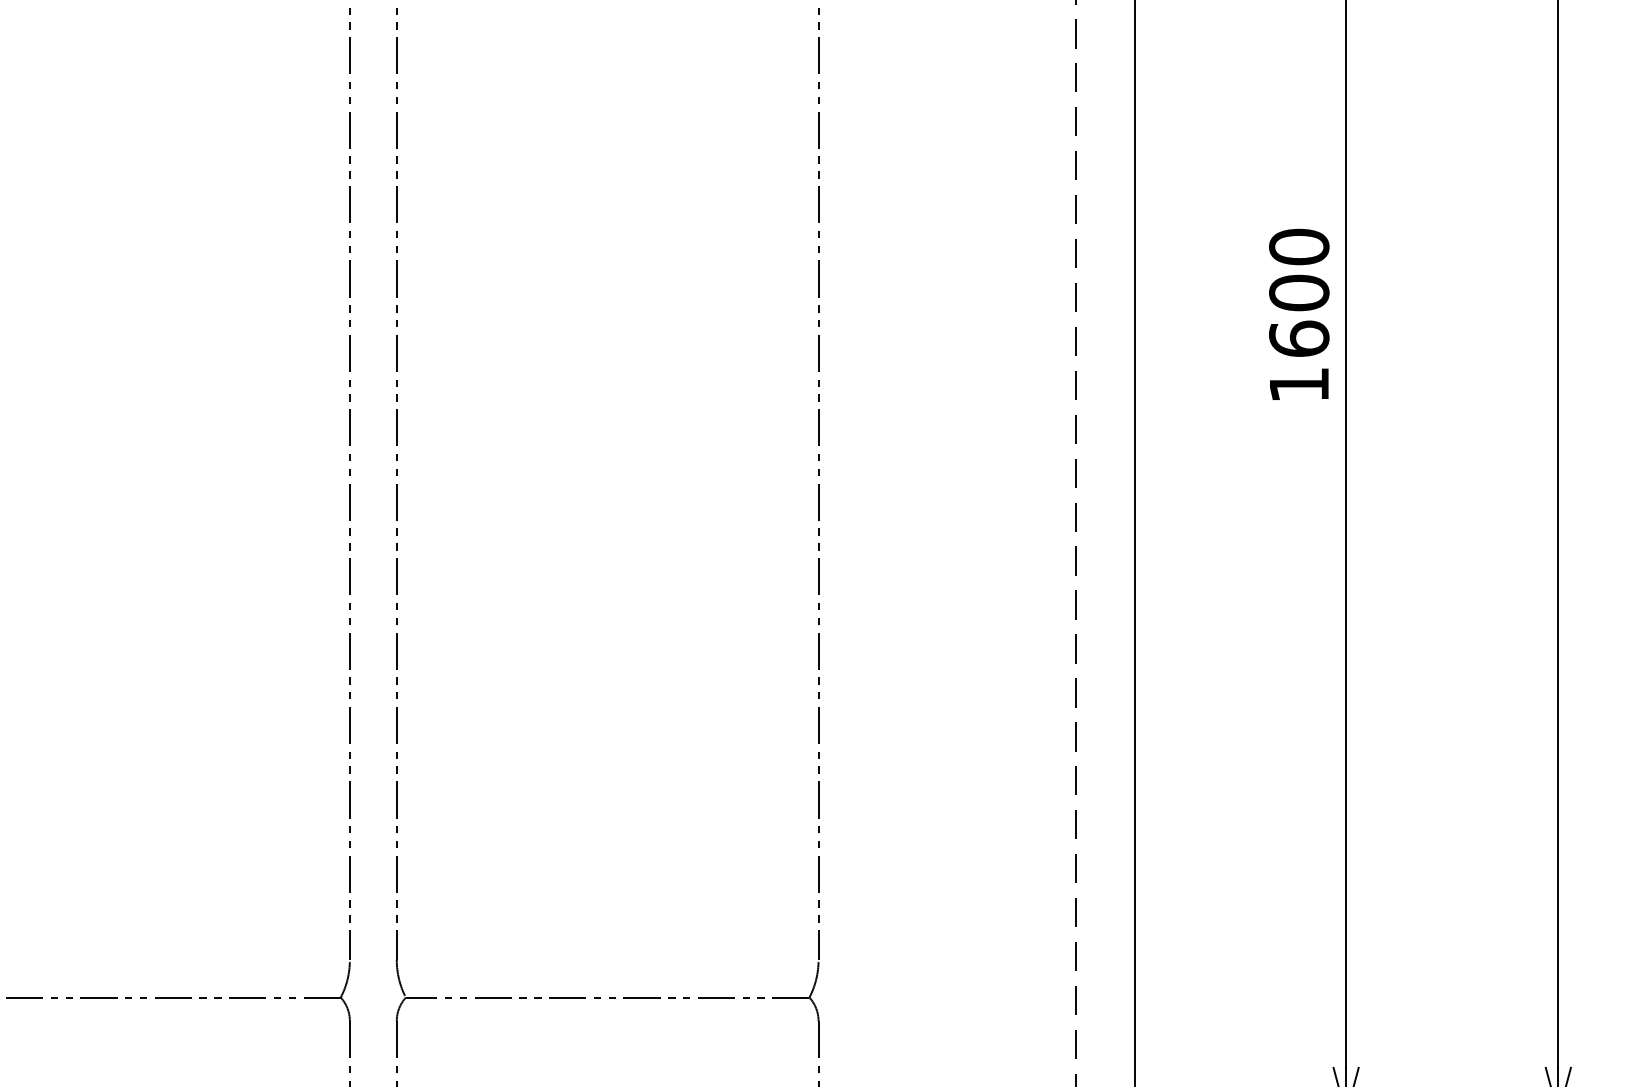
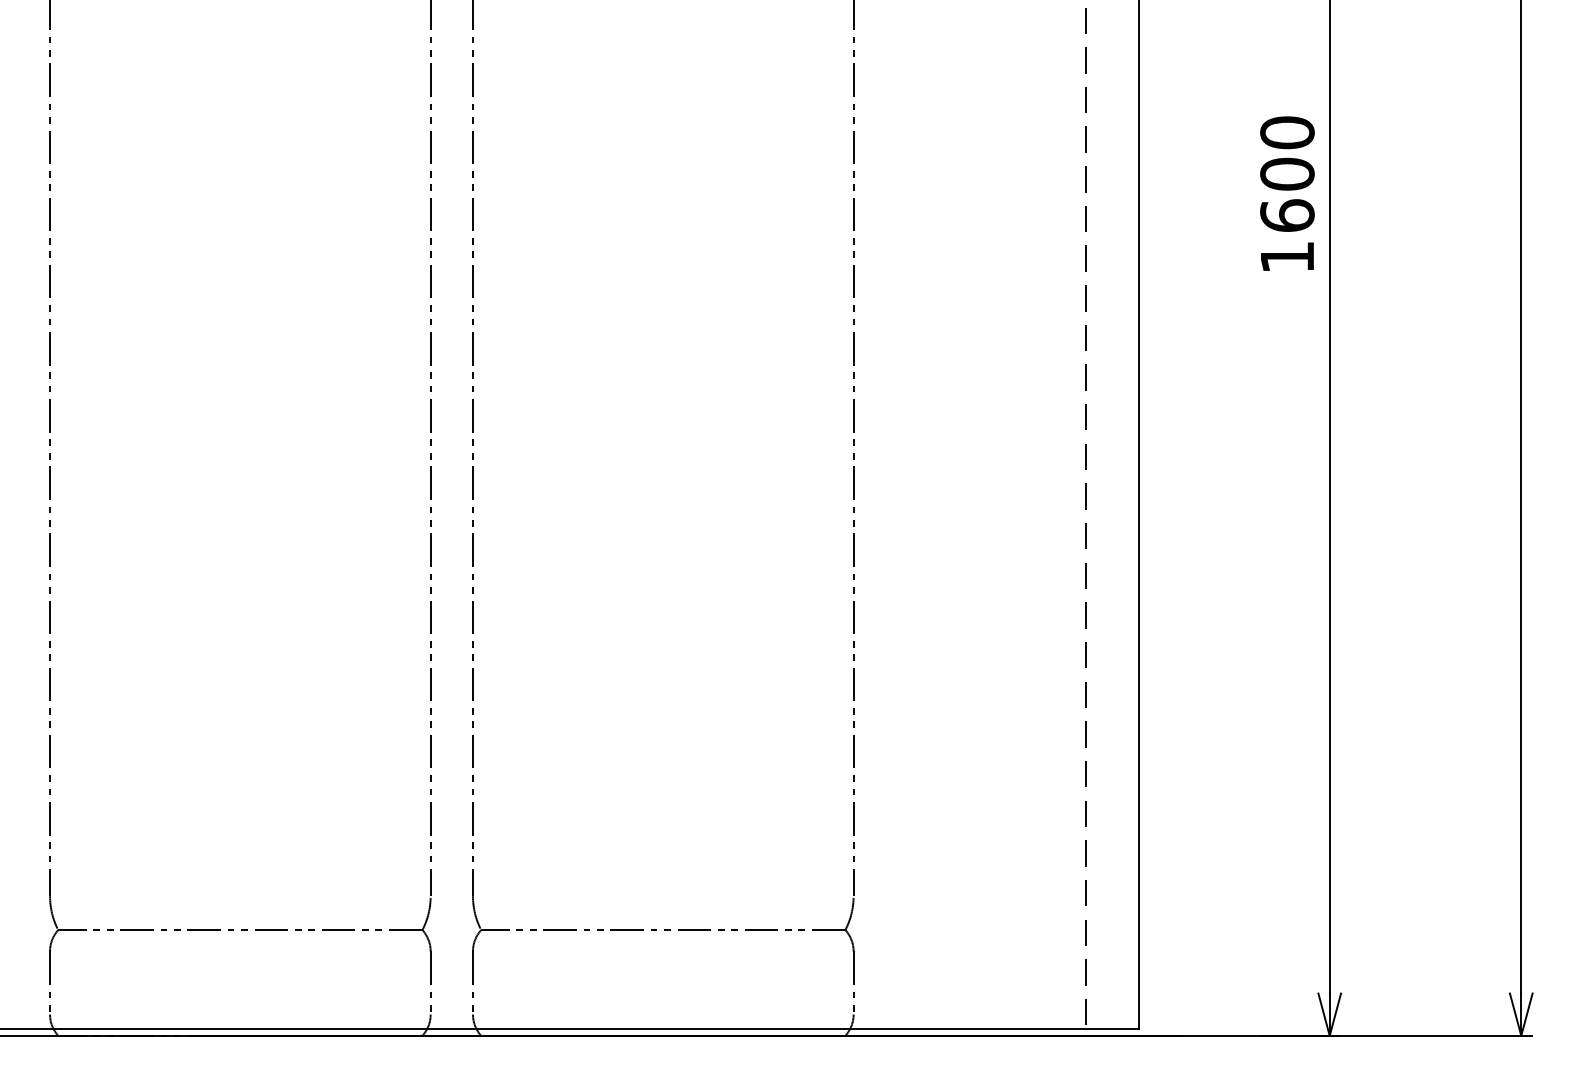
text: (1299, 314) -> (1287, 193), moved

